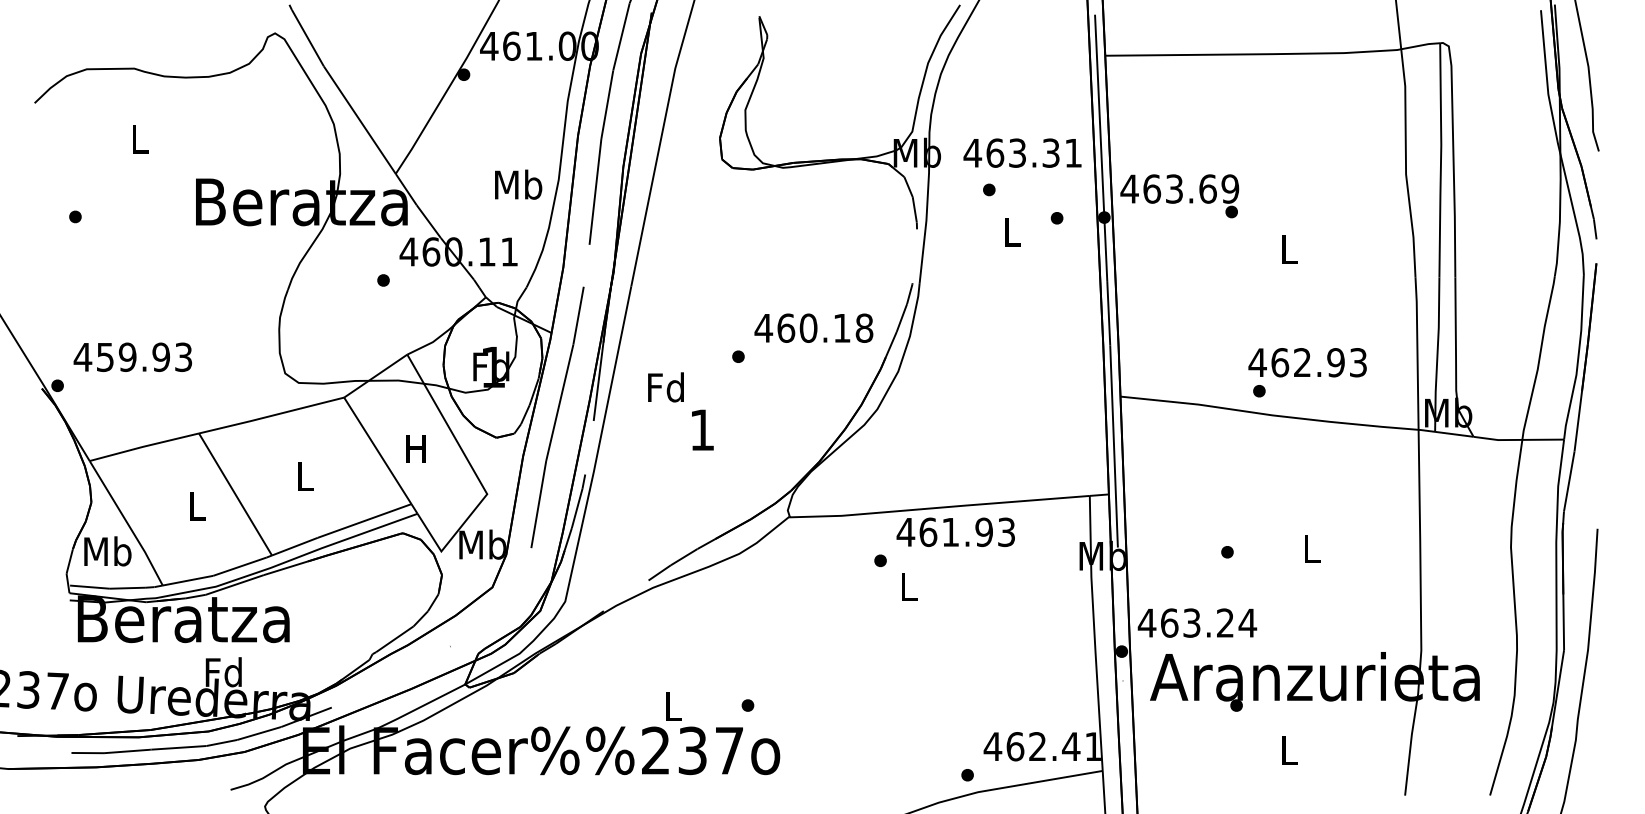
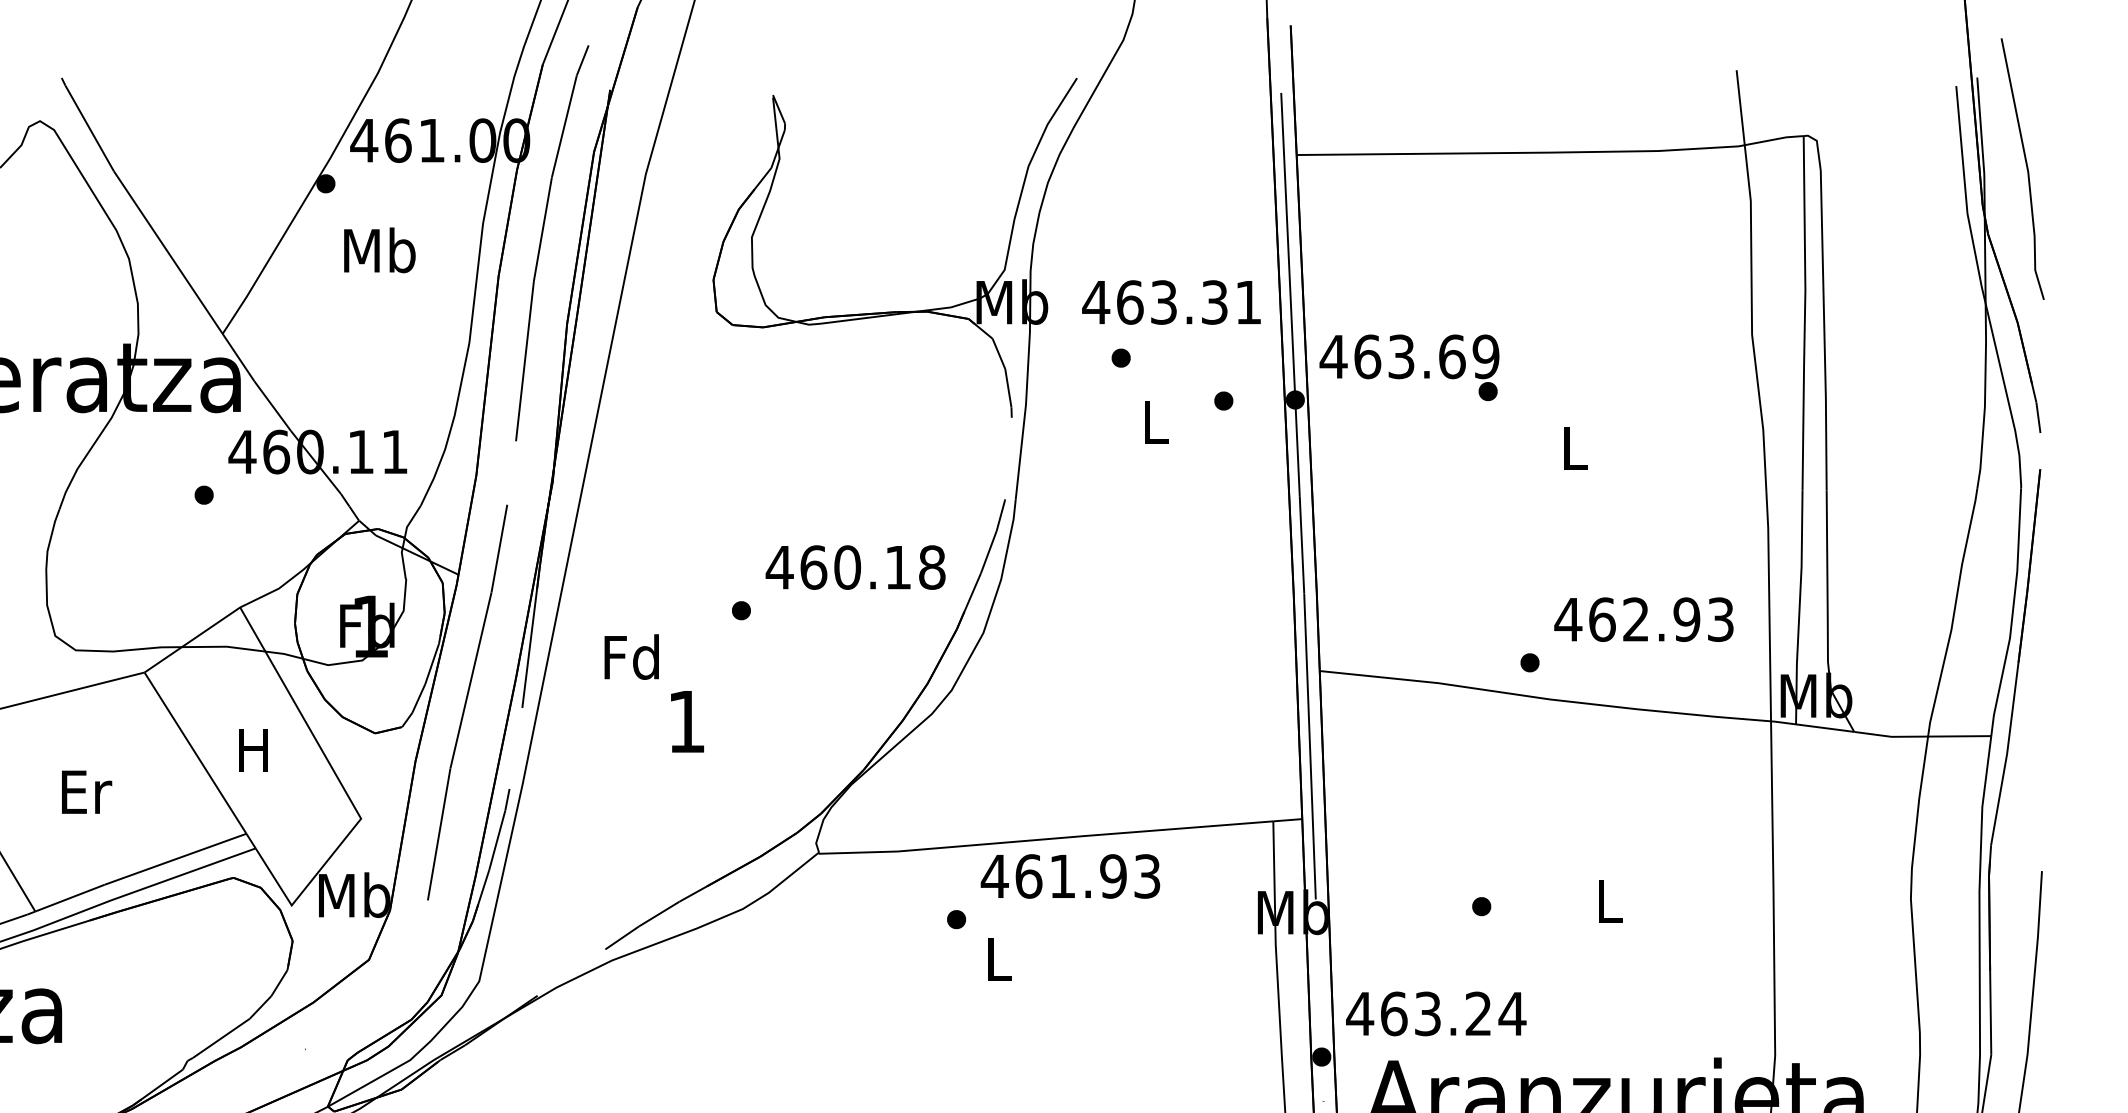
text: (518, 184) -> (379, 250), moved
text: (1307, 362) -> (1643, 619), moved
text: (305, 476) -> (86, 791), L -> Er

